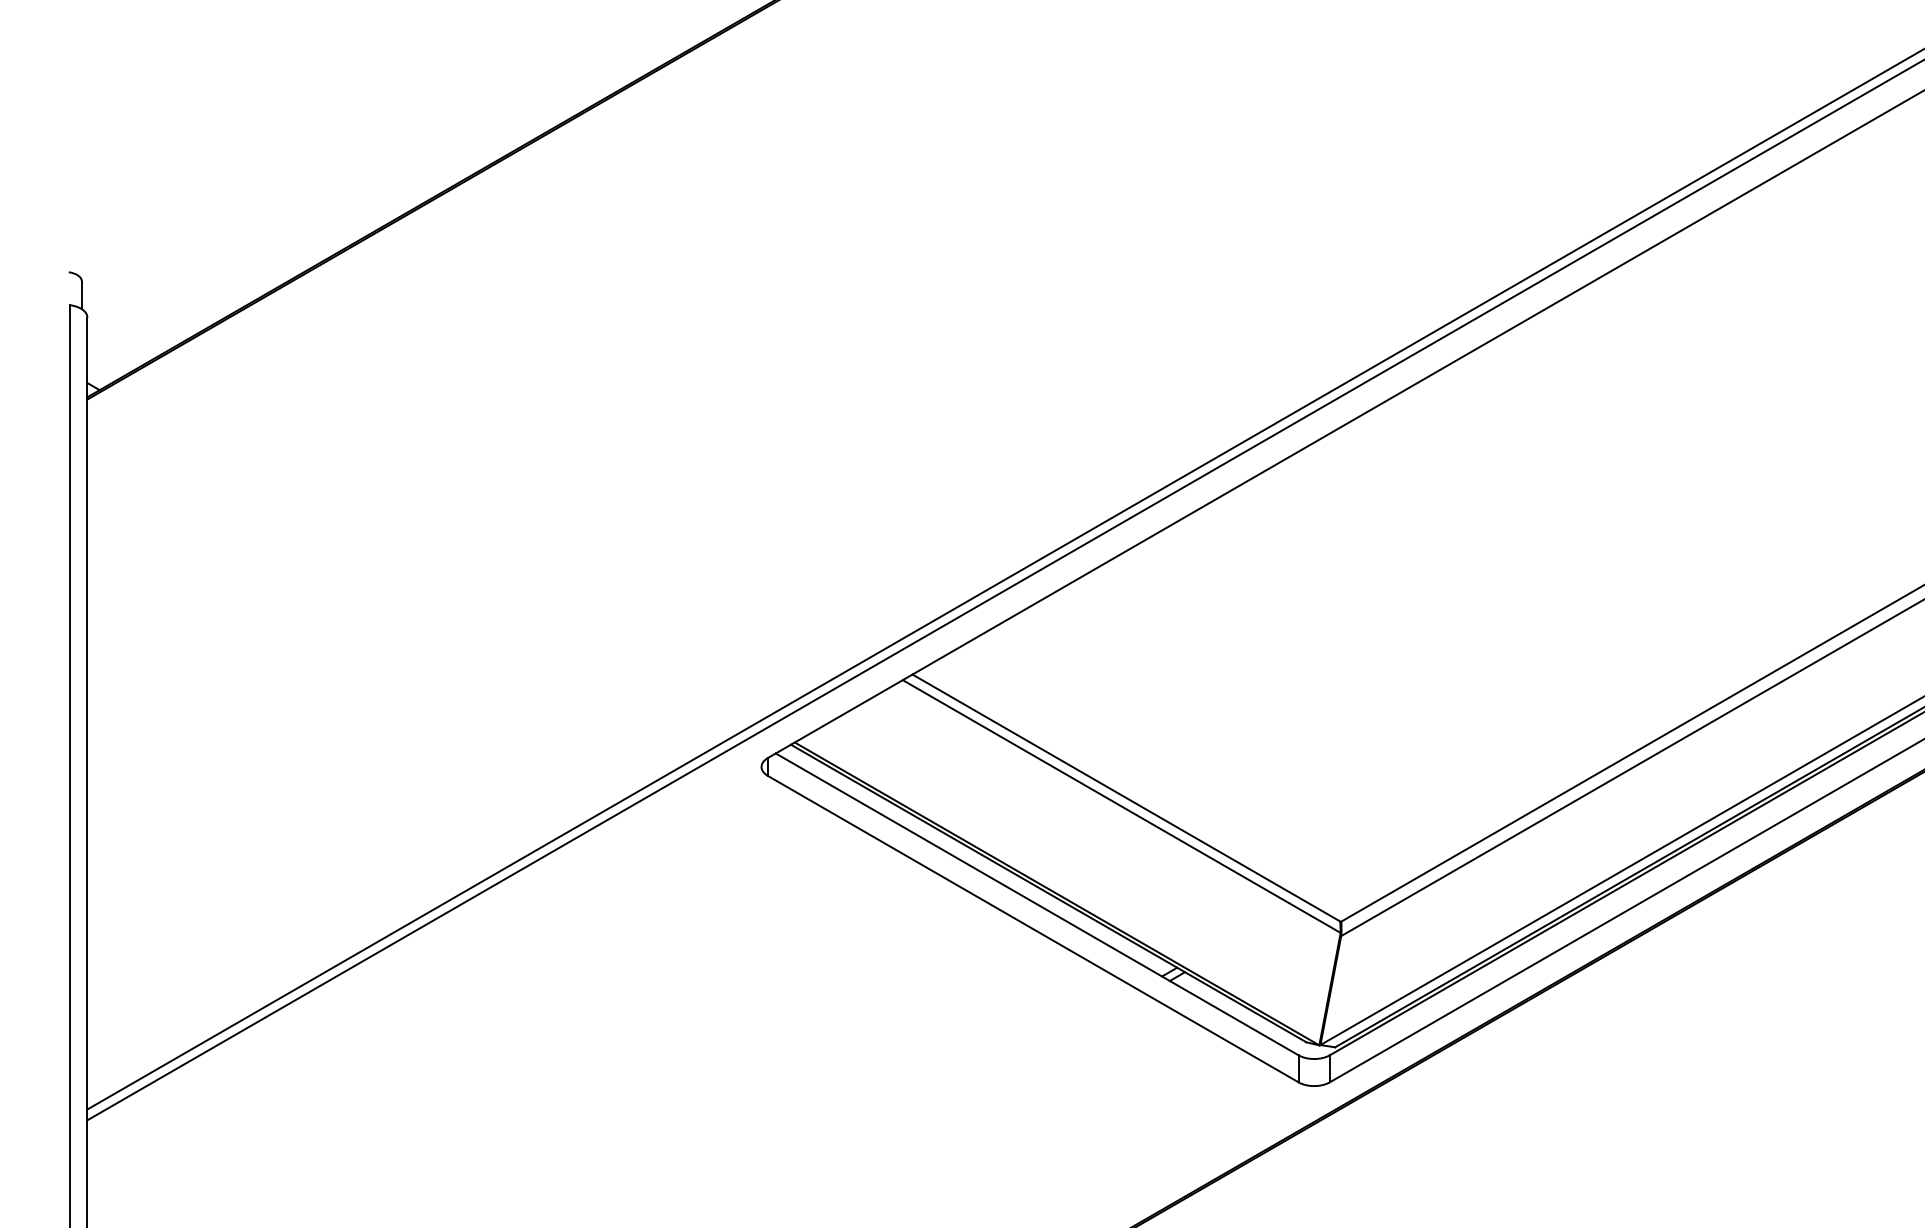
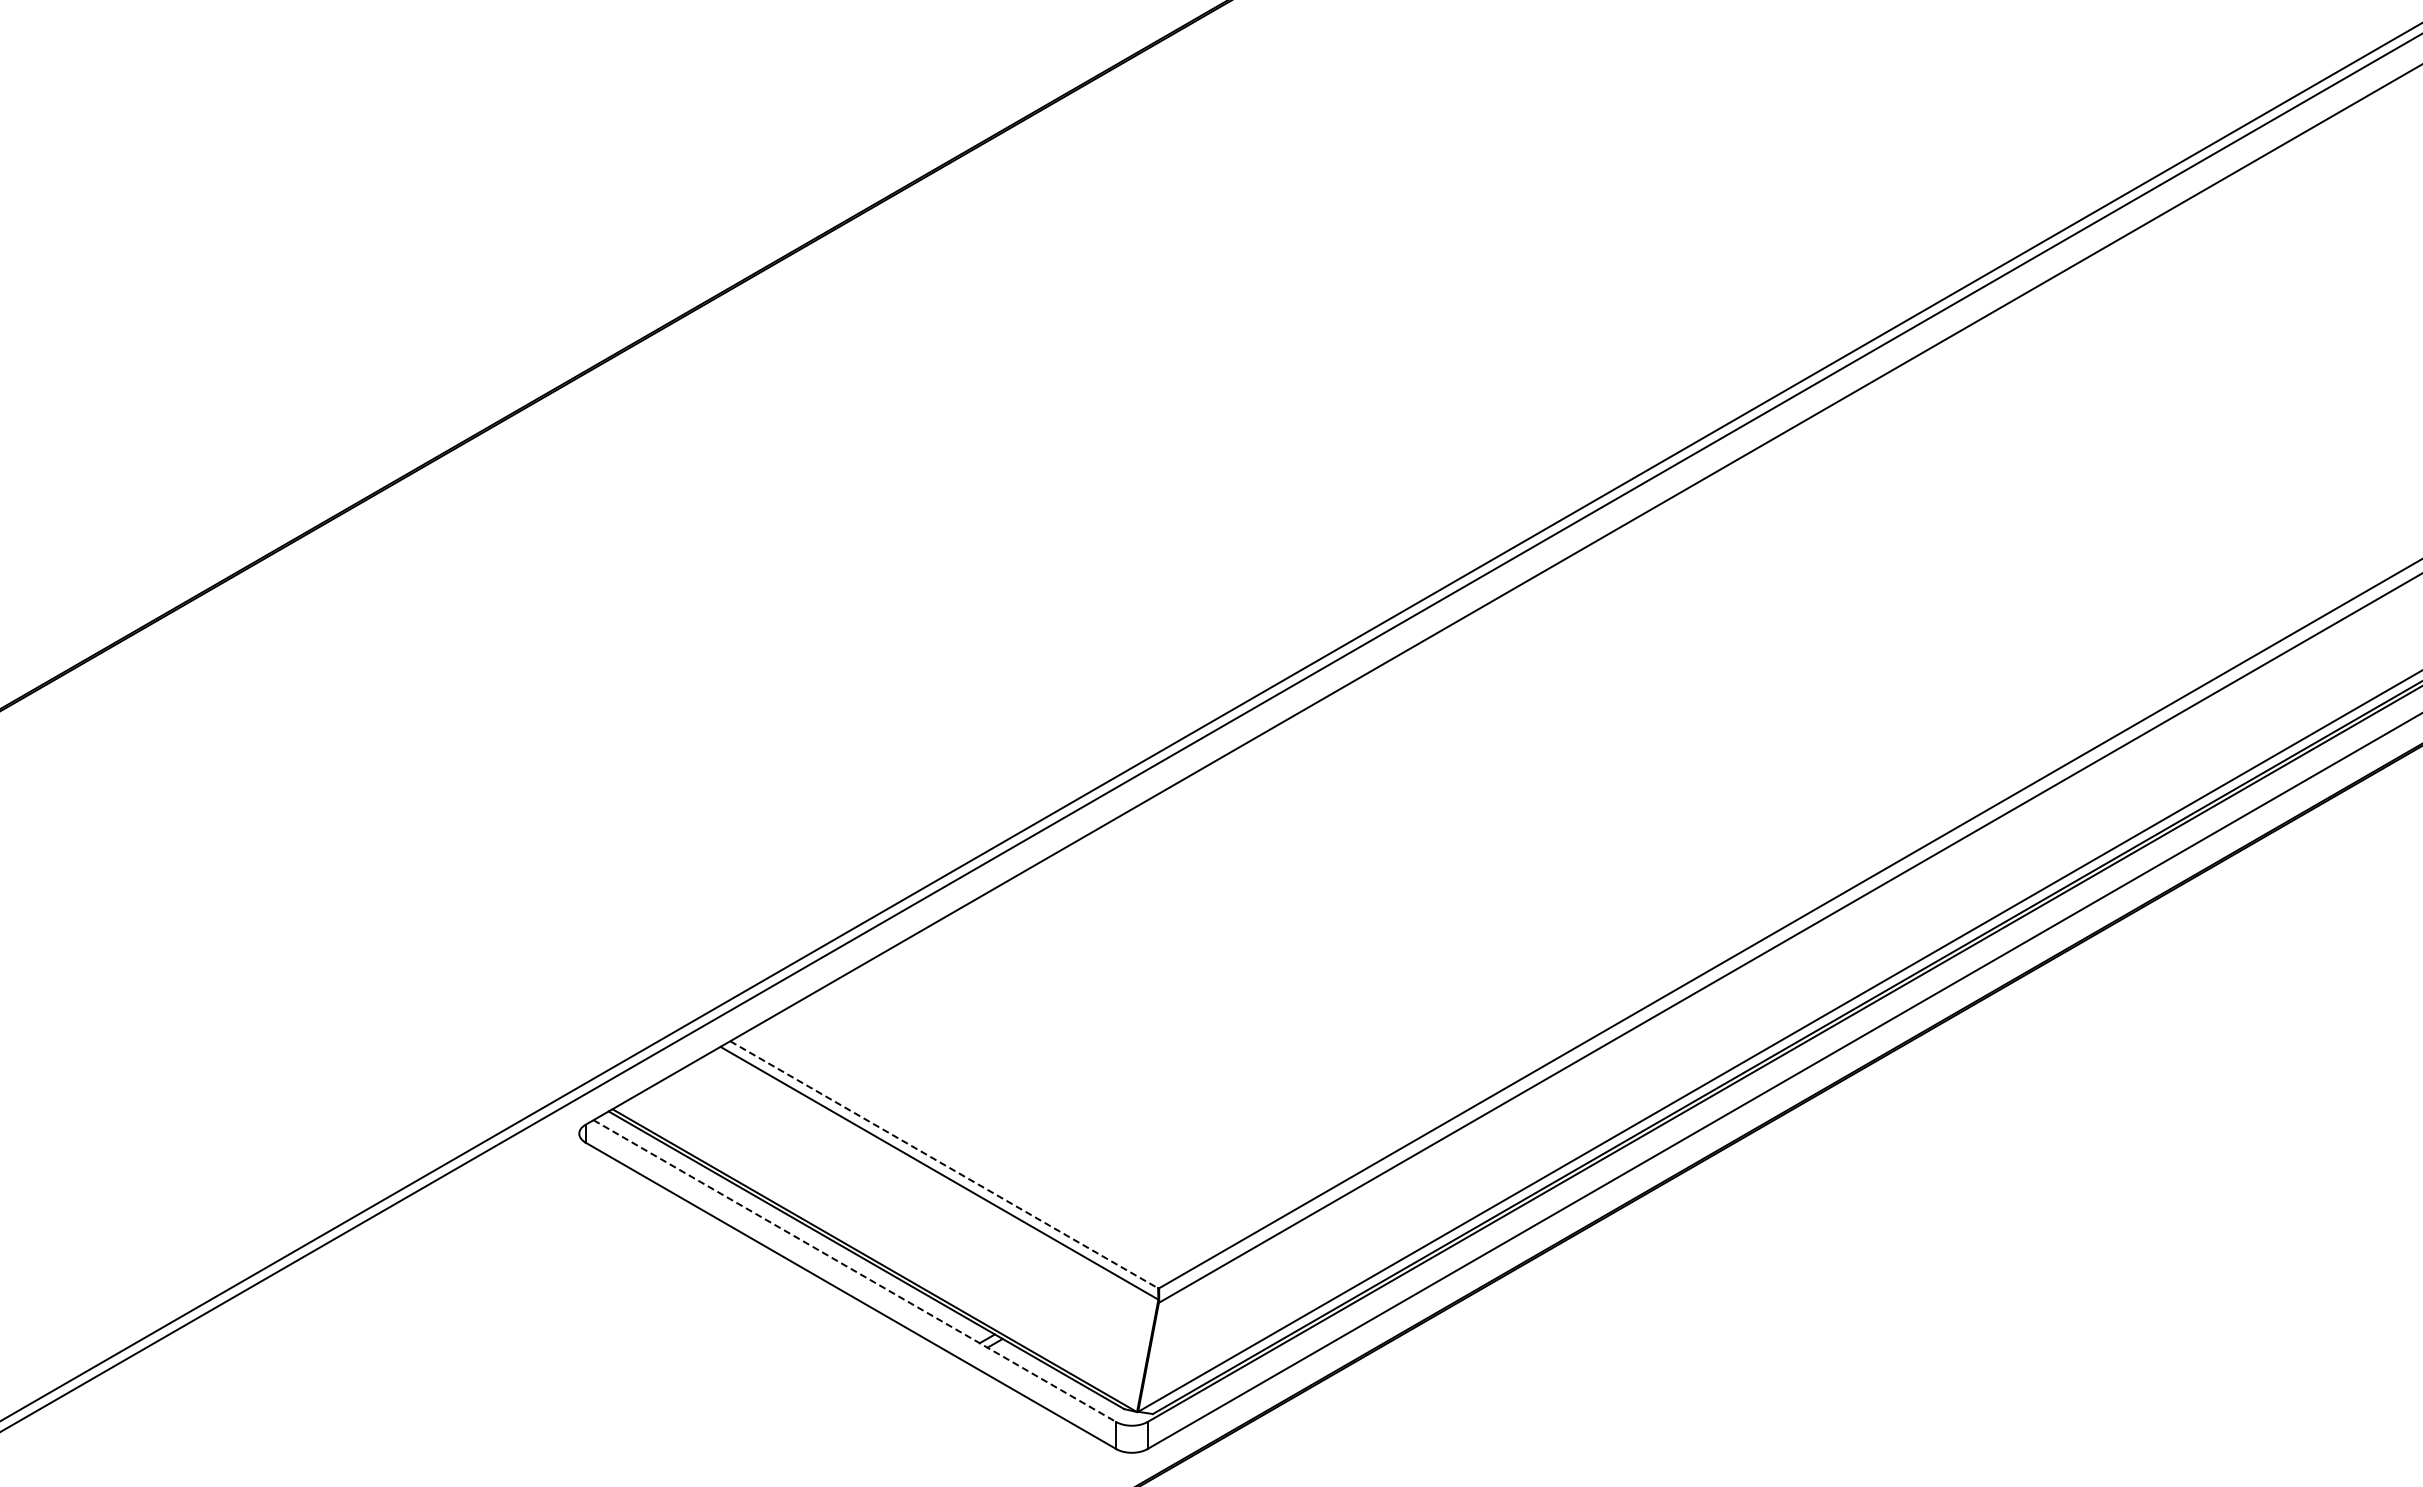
line: (1126, 797) -> (944, 1164), solid -> dashed
line: (1036, 904) -> (854, 1271), solid -> dashed

